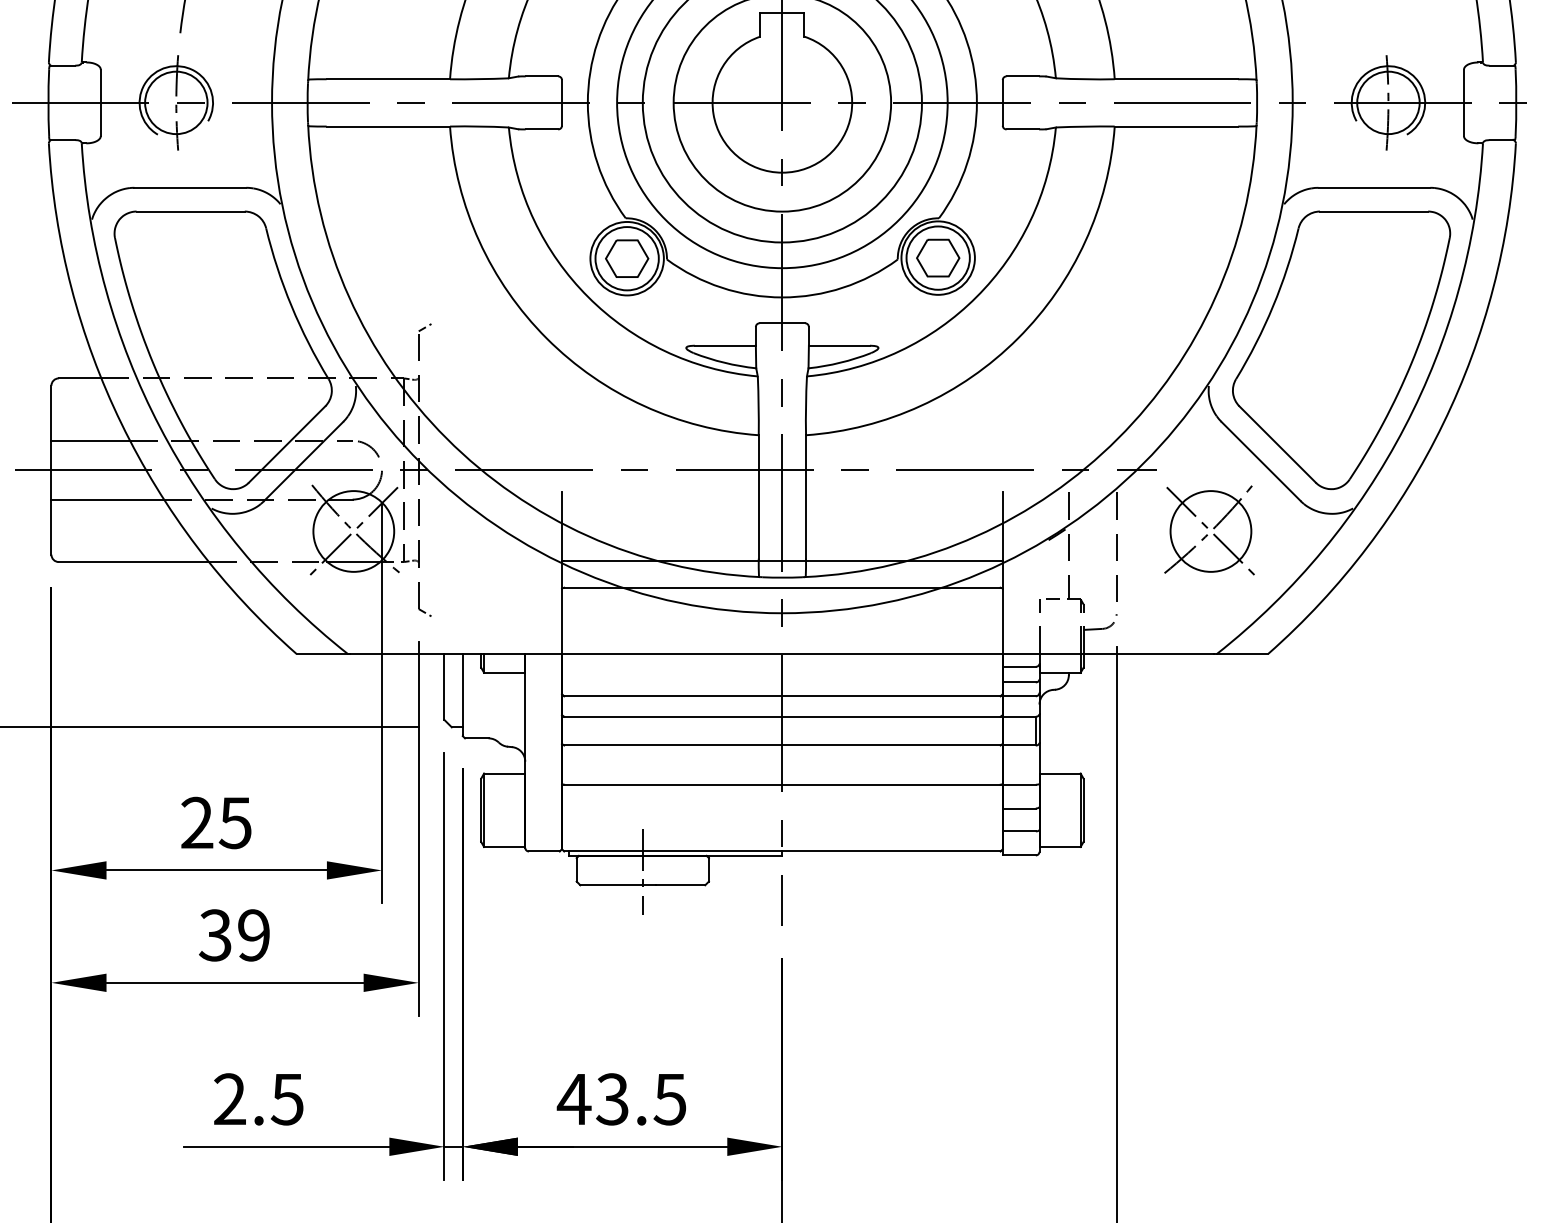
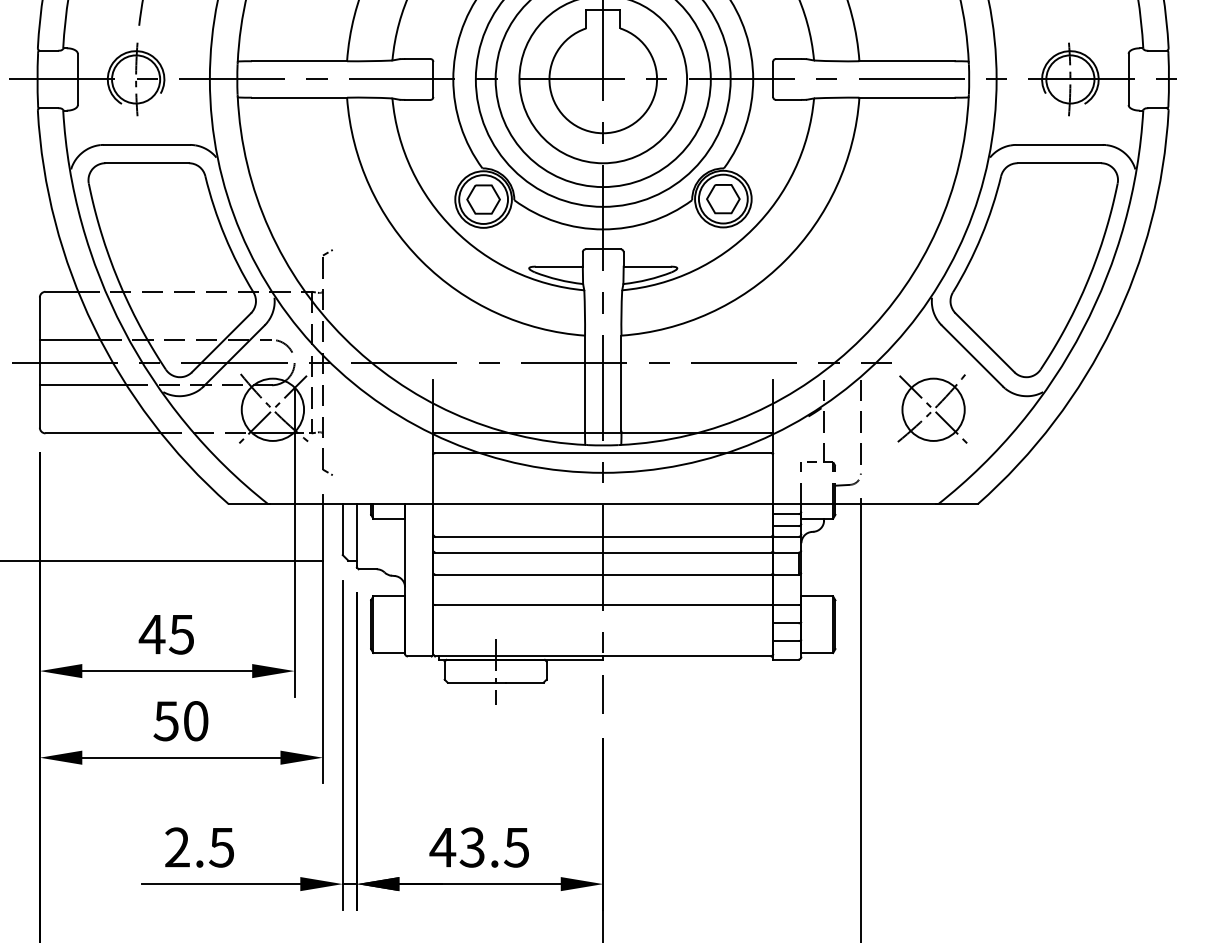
text: (196, 822) -> (151, 634), 25 -> 45
text: (234, 935) -> (180, 721), 39 -> 50

